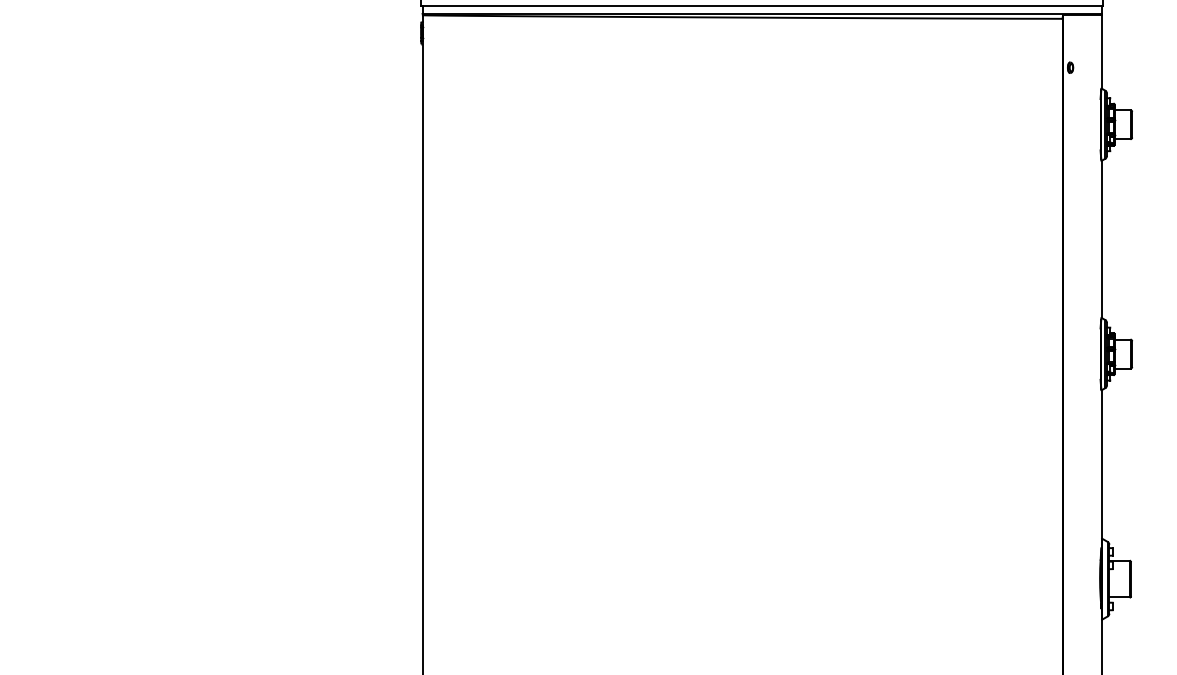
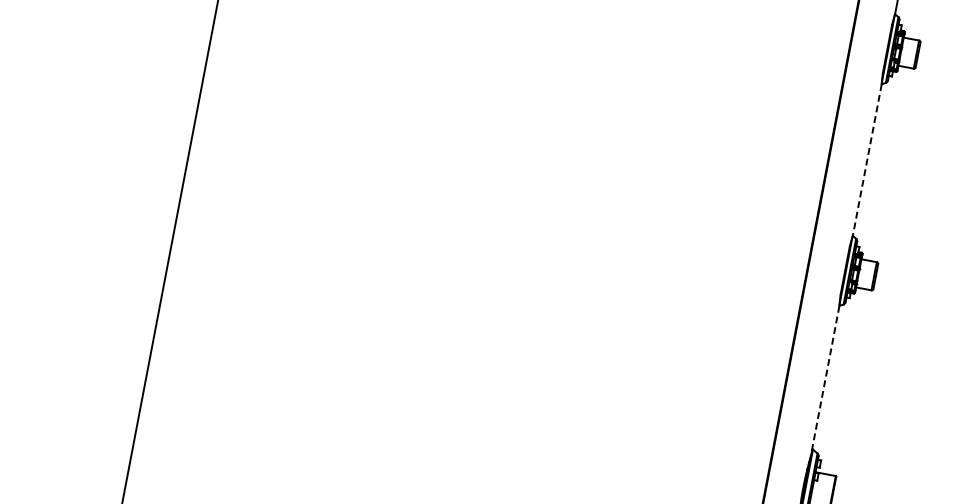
line: (1101, 239) -> (867, 160), solid -> dashed
line: (1101, 468) -> (825, 381), solid -> dashed

